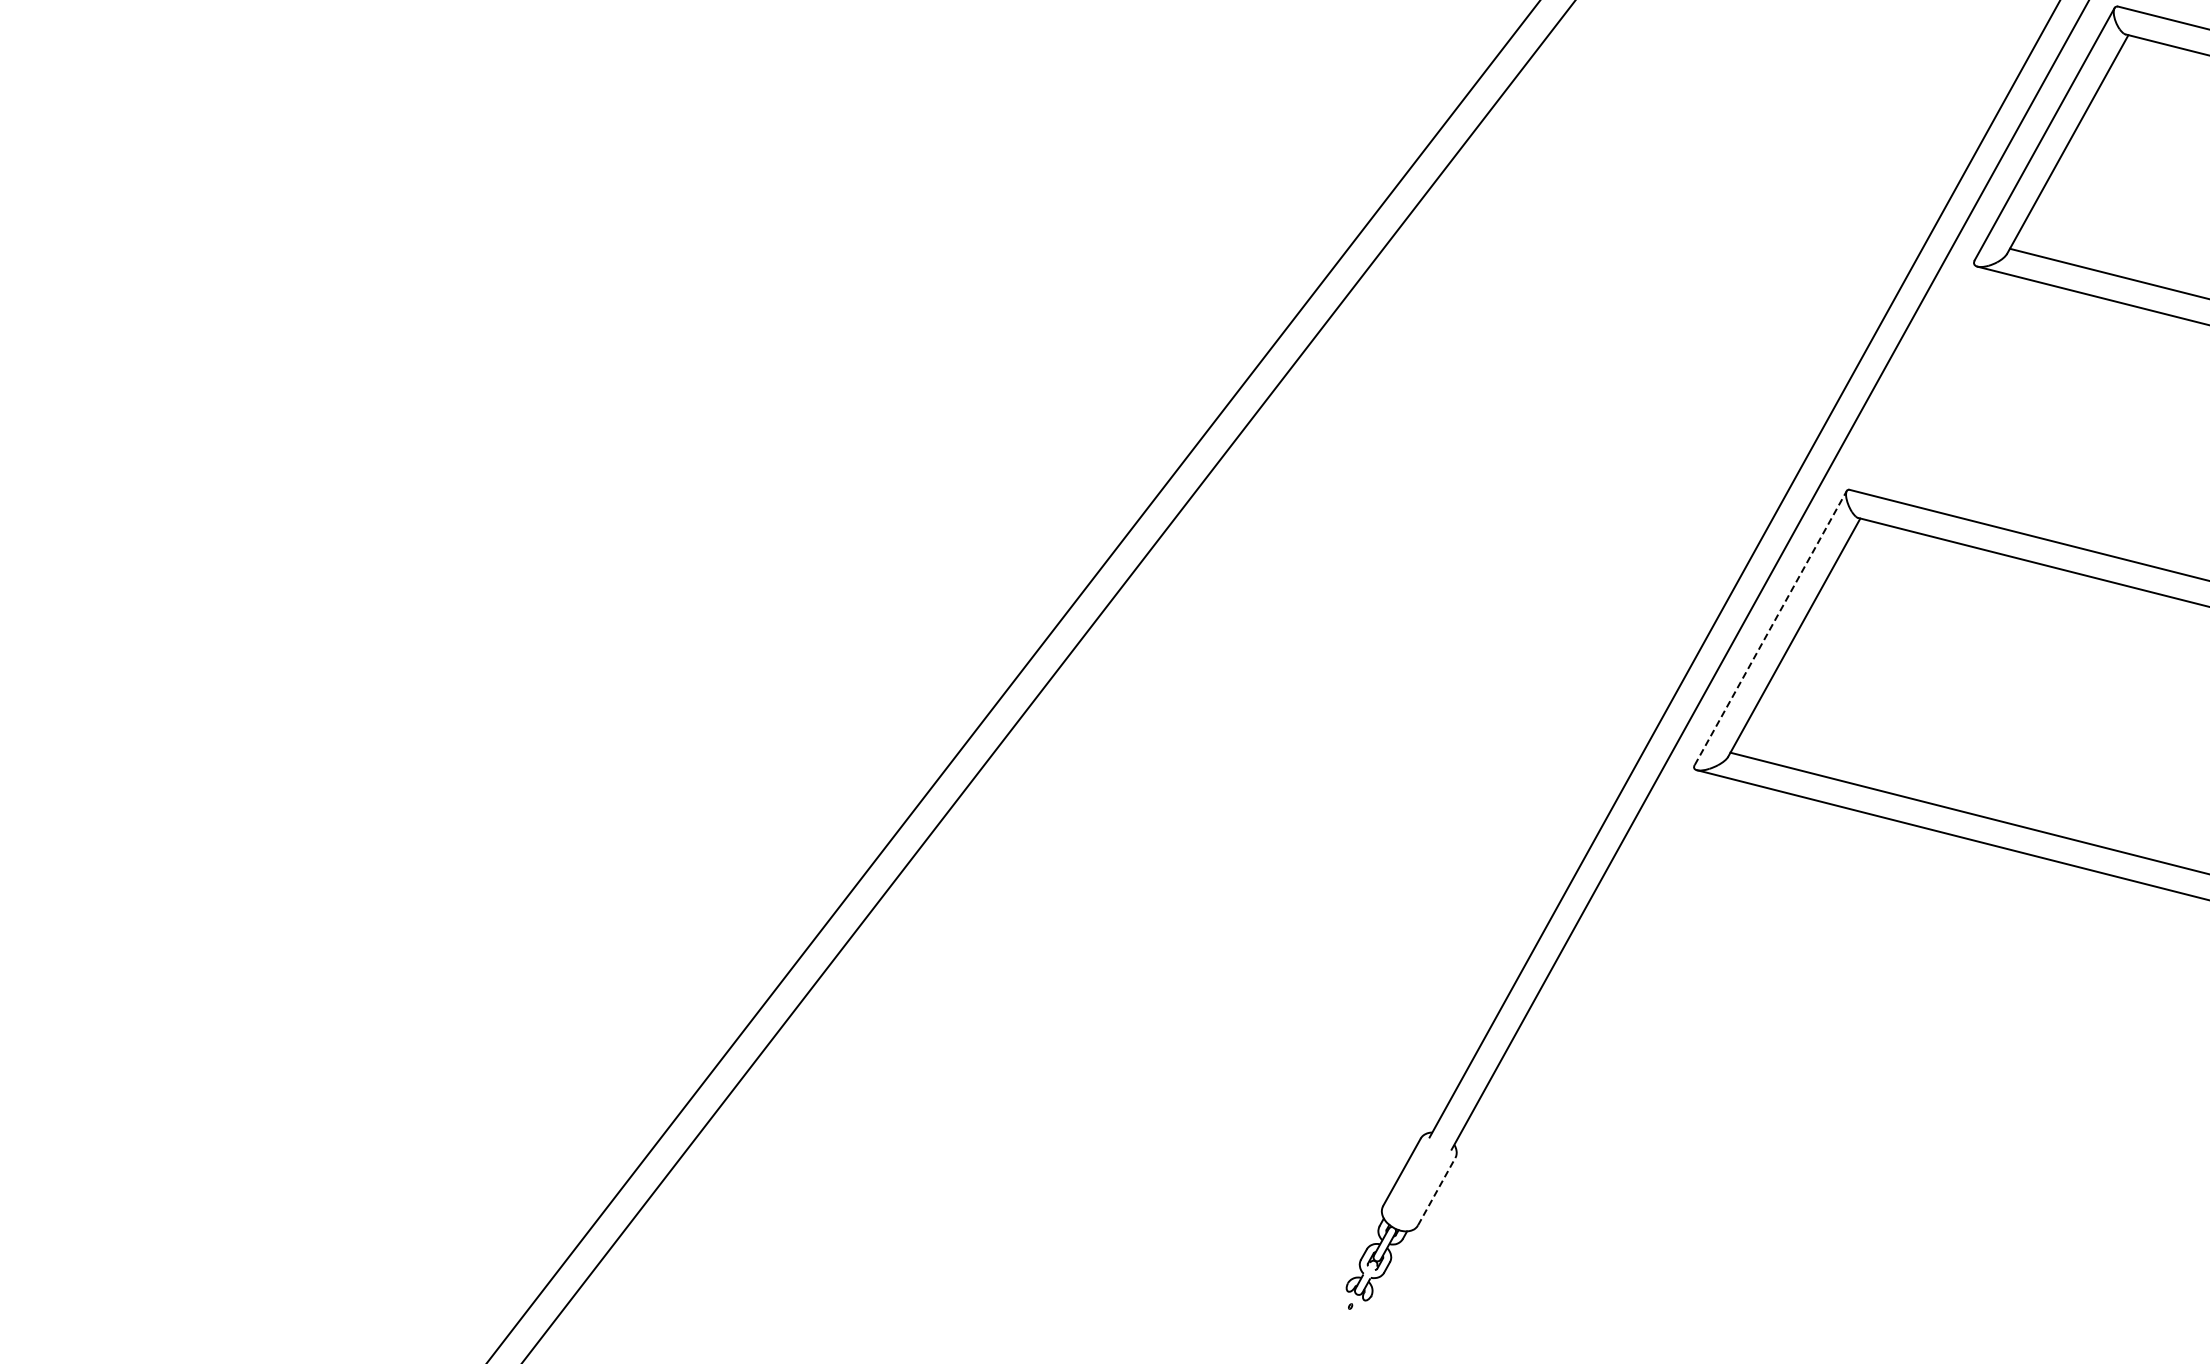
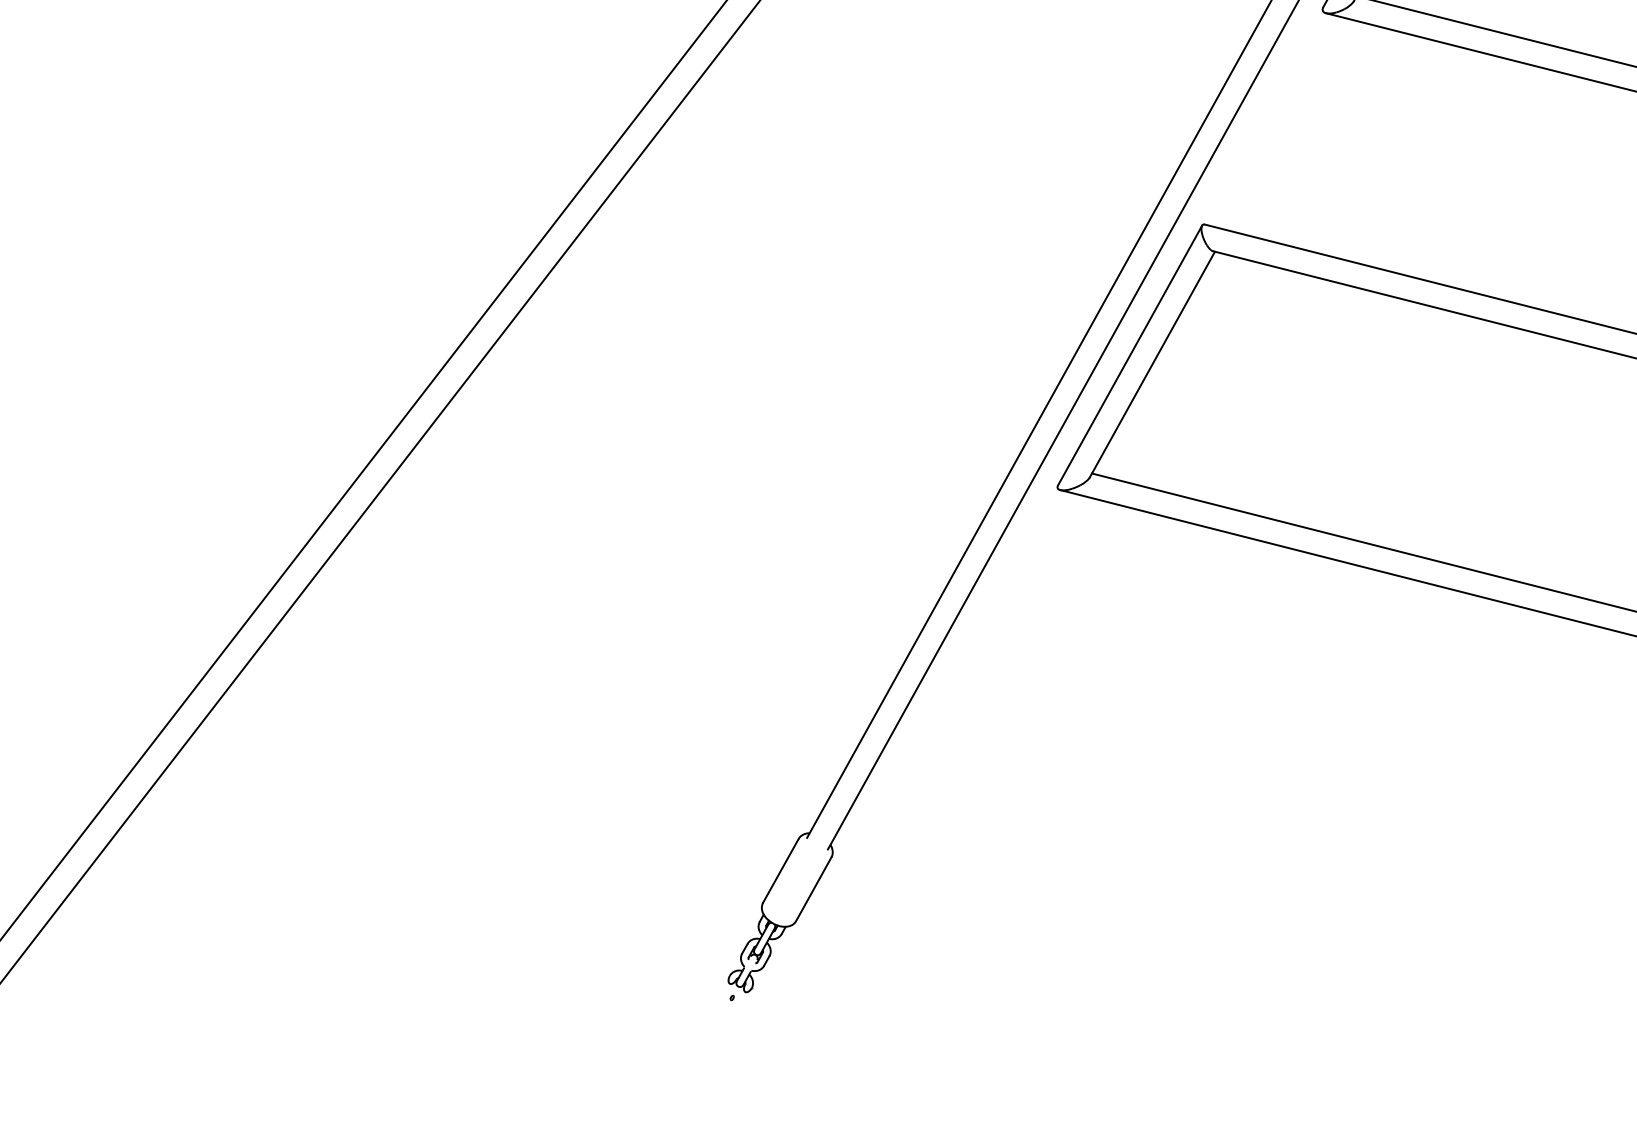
line: (1770, 628) -> (1129, 355), dashed -> solid
line: (1436, 1191) -> (813, 889), dashed -> solid

